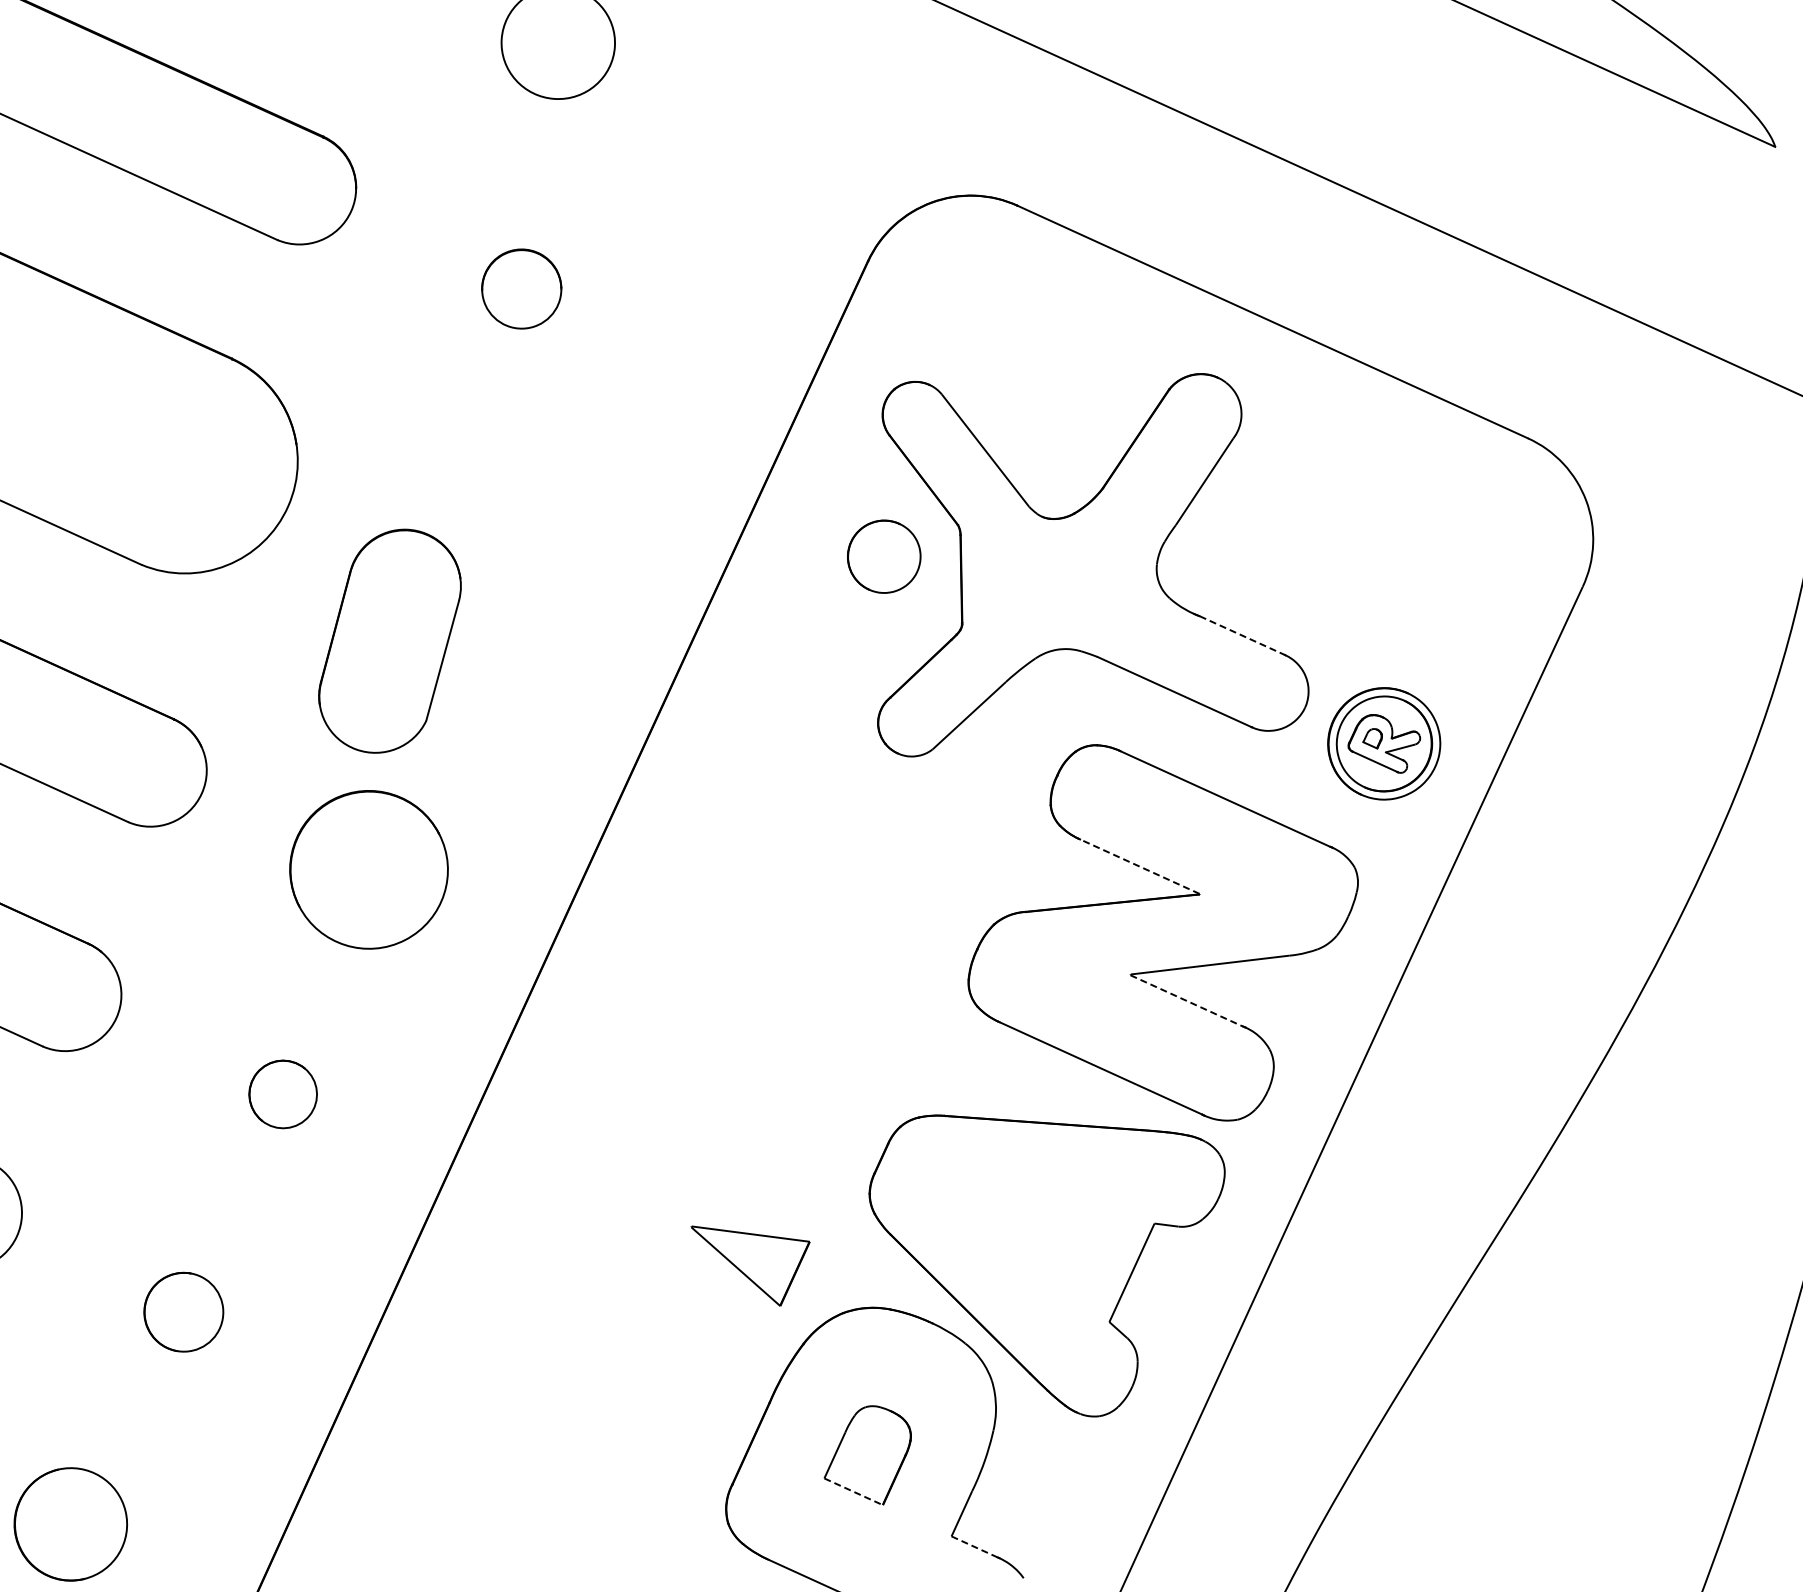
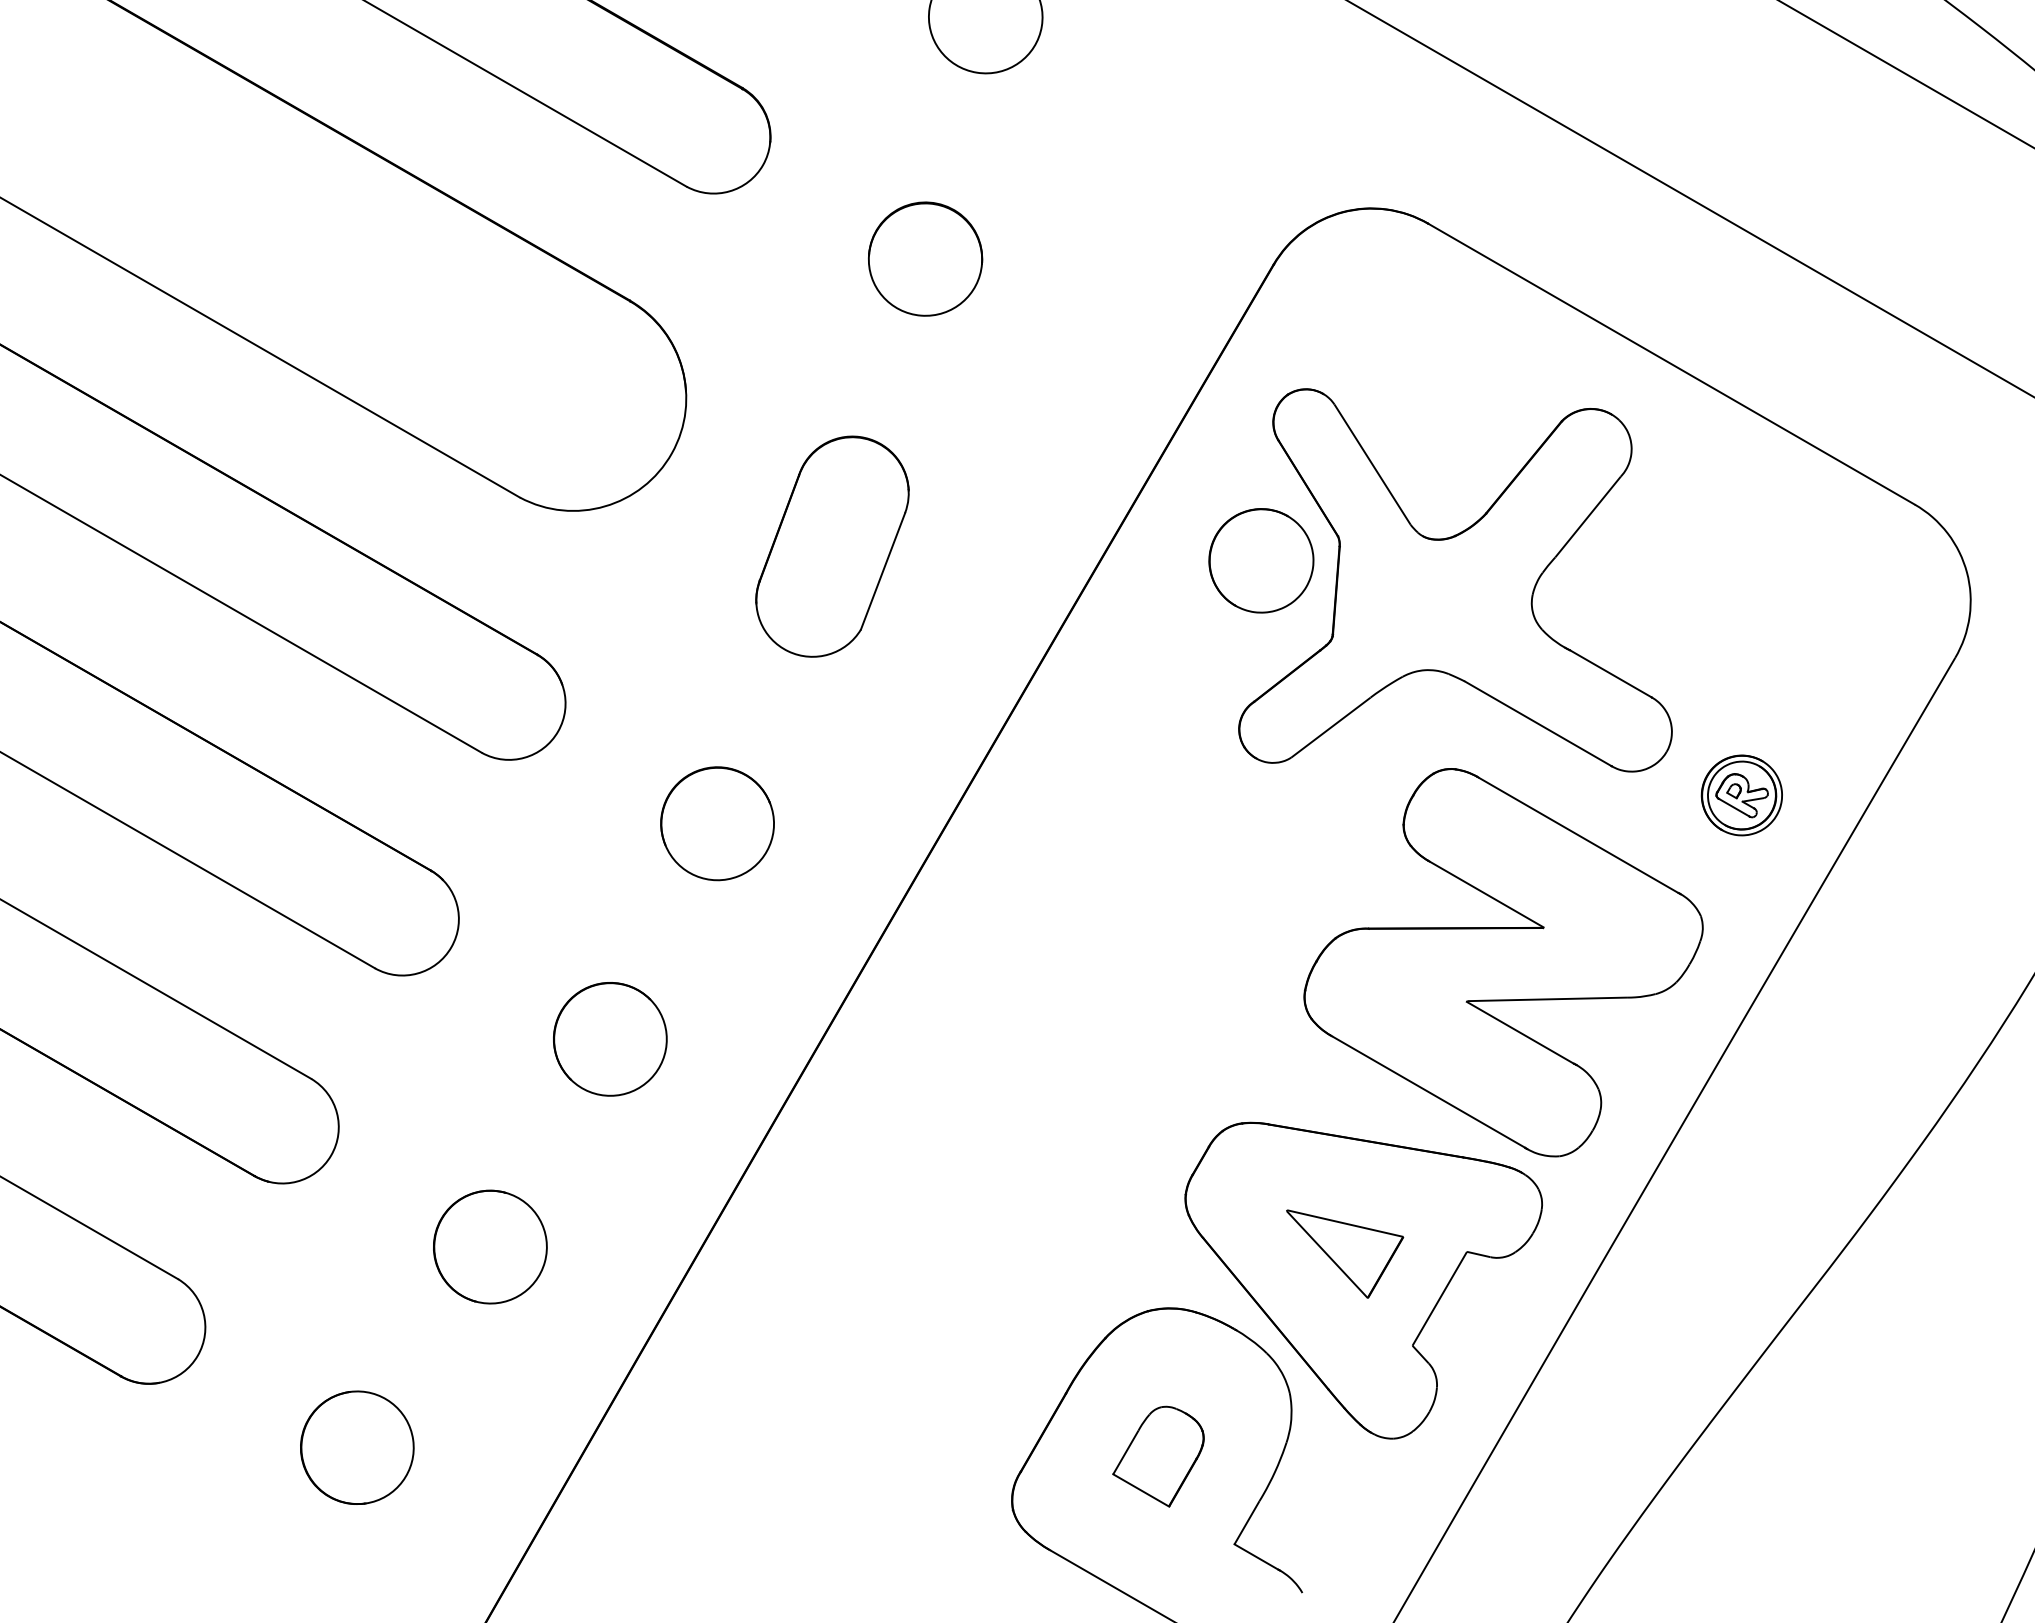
part: (521, 288) -> (925, 258), size x1.43
part: (884, 556) -> (1261, 560), size x1.43
line: (1242, 635) -> (1611, 673), dashed -> solid
part: (390, 641) -> (832, 546), moved
part: (1383, 743) -> (1741, 795), size x0.71
line: (1139, 866) -> (1486, 894), dashed -> solid
part: (368, 869) -> (717, 823), size x0.71
line: (1186, 1000) -> (1520, 1032), dashed -> solid
part: (283, 1094) -> (610, 1039), size x1.67
part: (753, 1263) -> (1345, 1253), moved
part: (183, 1311) -> (490, 1246), size x1.43
line: (853, 1491) -> (1141, 1490), dashed -> solid
line: (974, 1547) -> (1256, 1557), dashed -> solid

